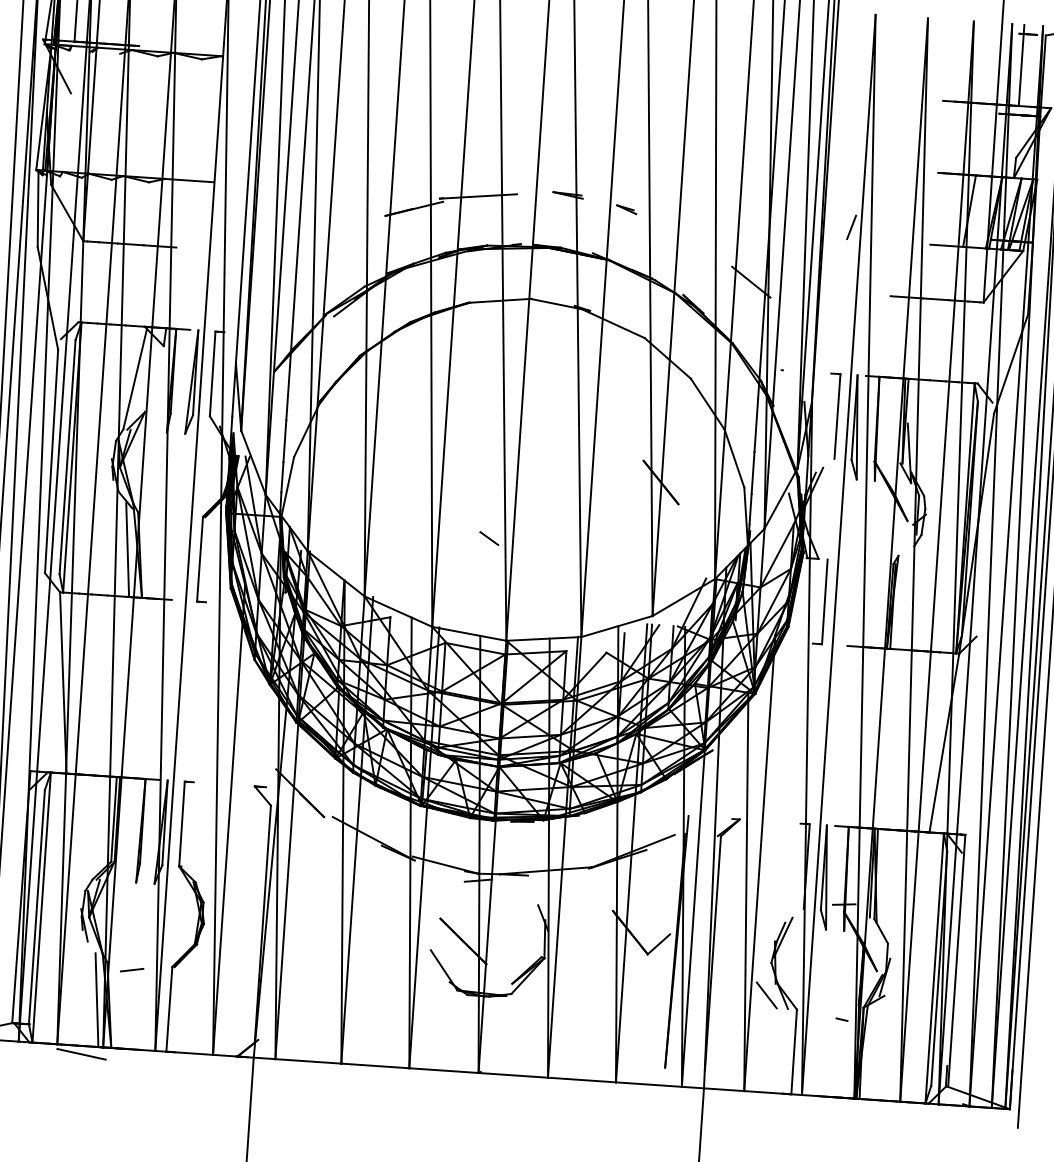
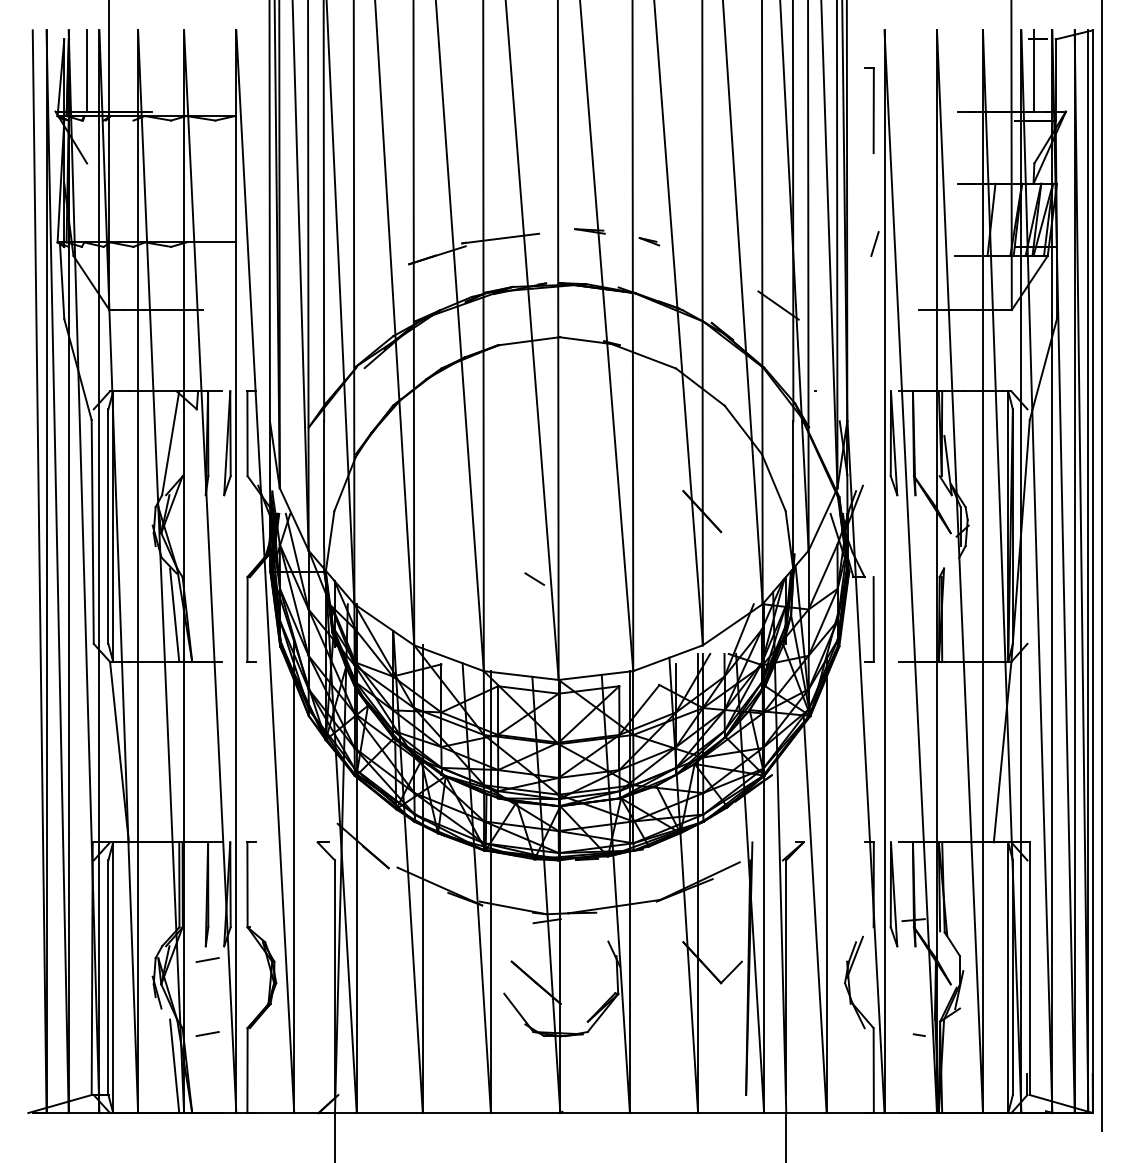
part: (833, 416) -> (869, 110), moved
line: (137, 895) -> (207, 959), added
line: (766, 994) -> (842, 1015), removed
line: (81, 1054) -> (162, 1121), removed

